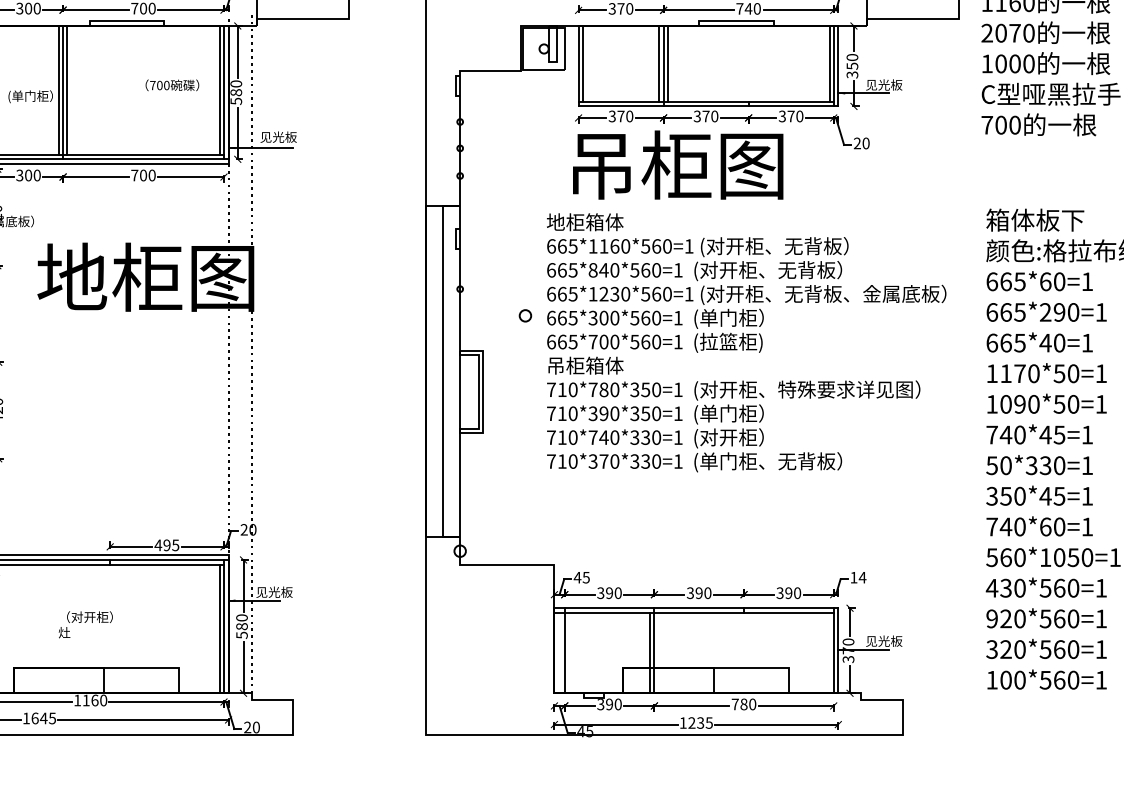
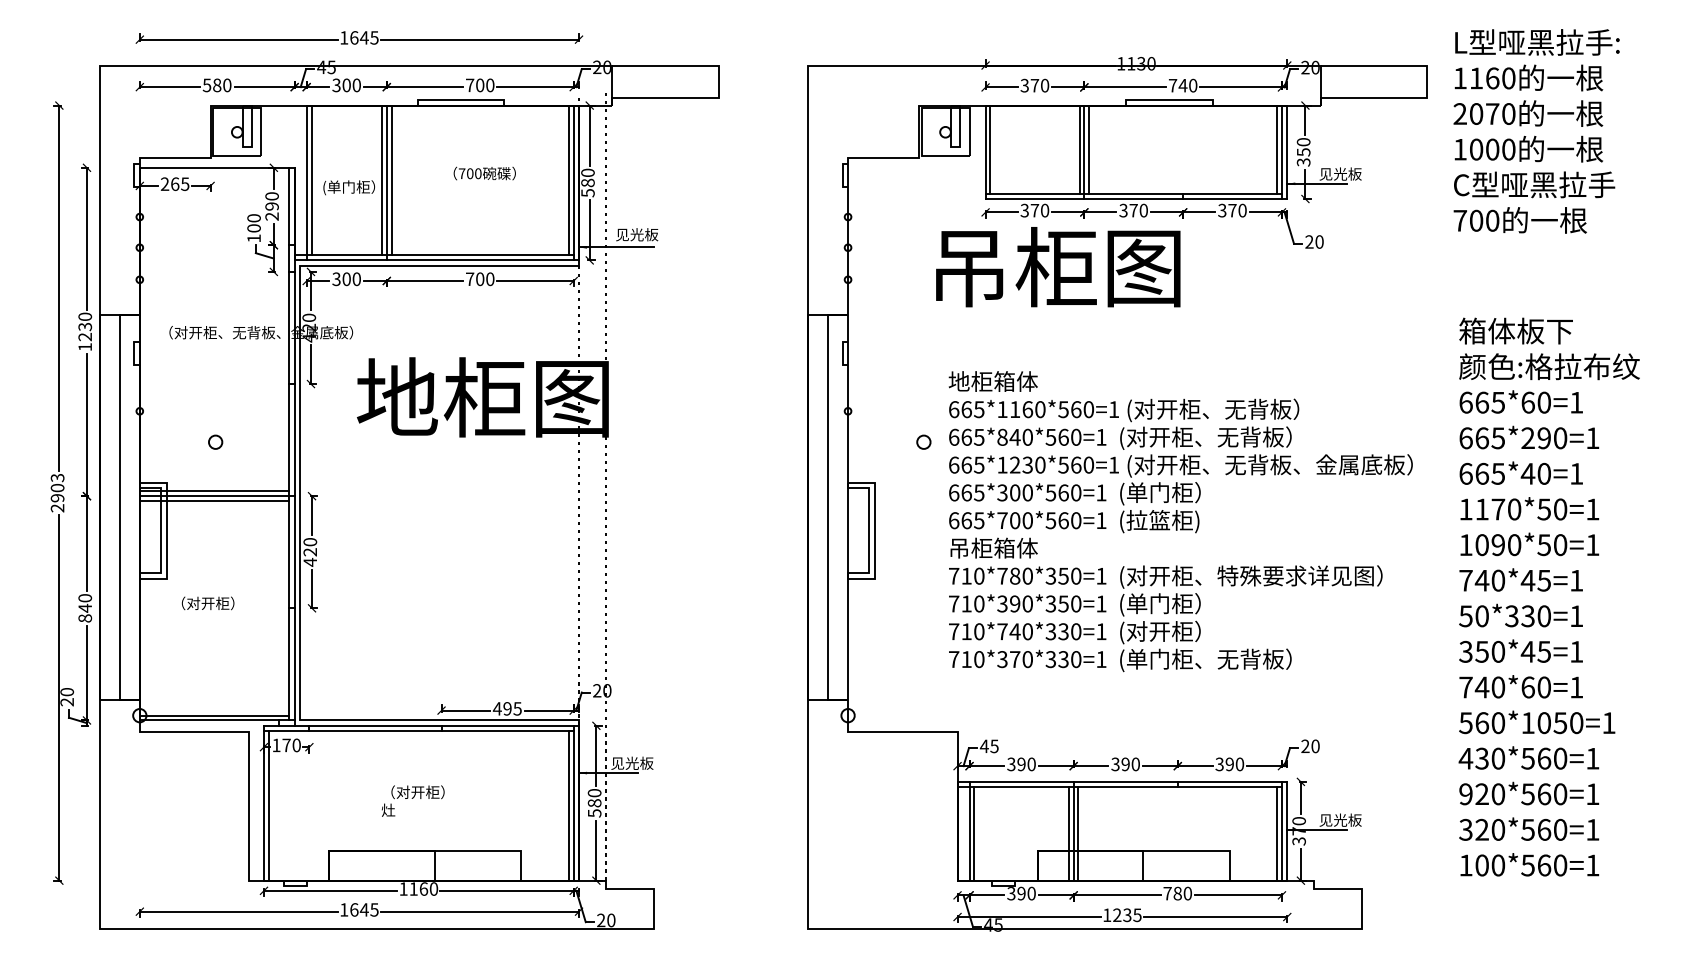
text: (172, 85) -> (484, 173), moved
text: (678, 165) -> (1058, 267), moved
text: (746, 342) -> (1180, 521), moved
text: (858, 577) -> (1310, 746), 14 -> 20
line: (569, 652) -> (974, 833), added
line: (658, 652) -> (1078, 833), added
line: (829, 652) -> (1277, 833), added

